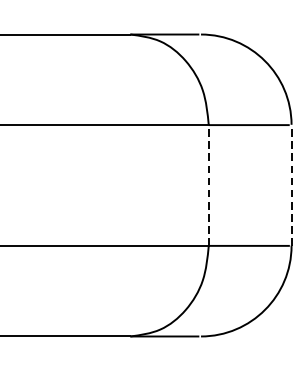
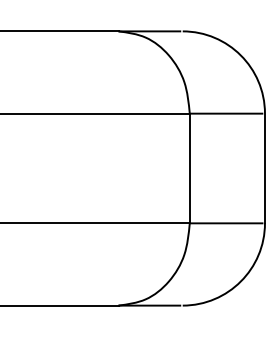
line: (208, 185) -> (189, 168), dashed -> solid
line: (291, 185) -> (264, 168), dashed -> solid

